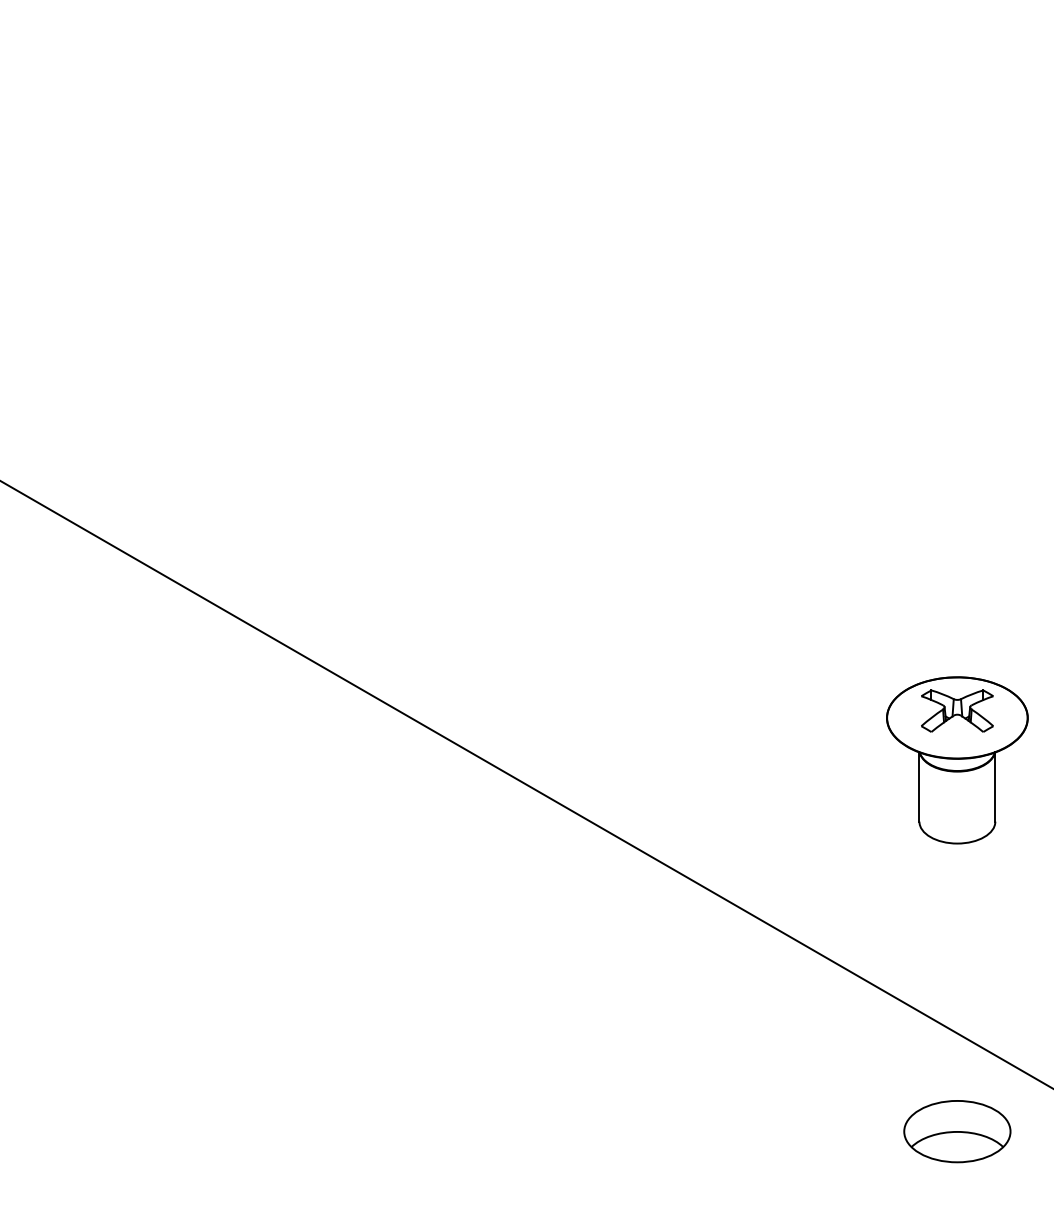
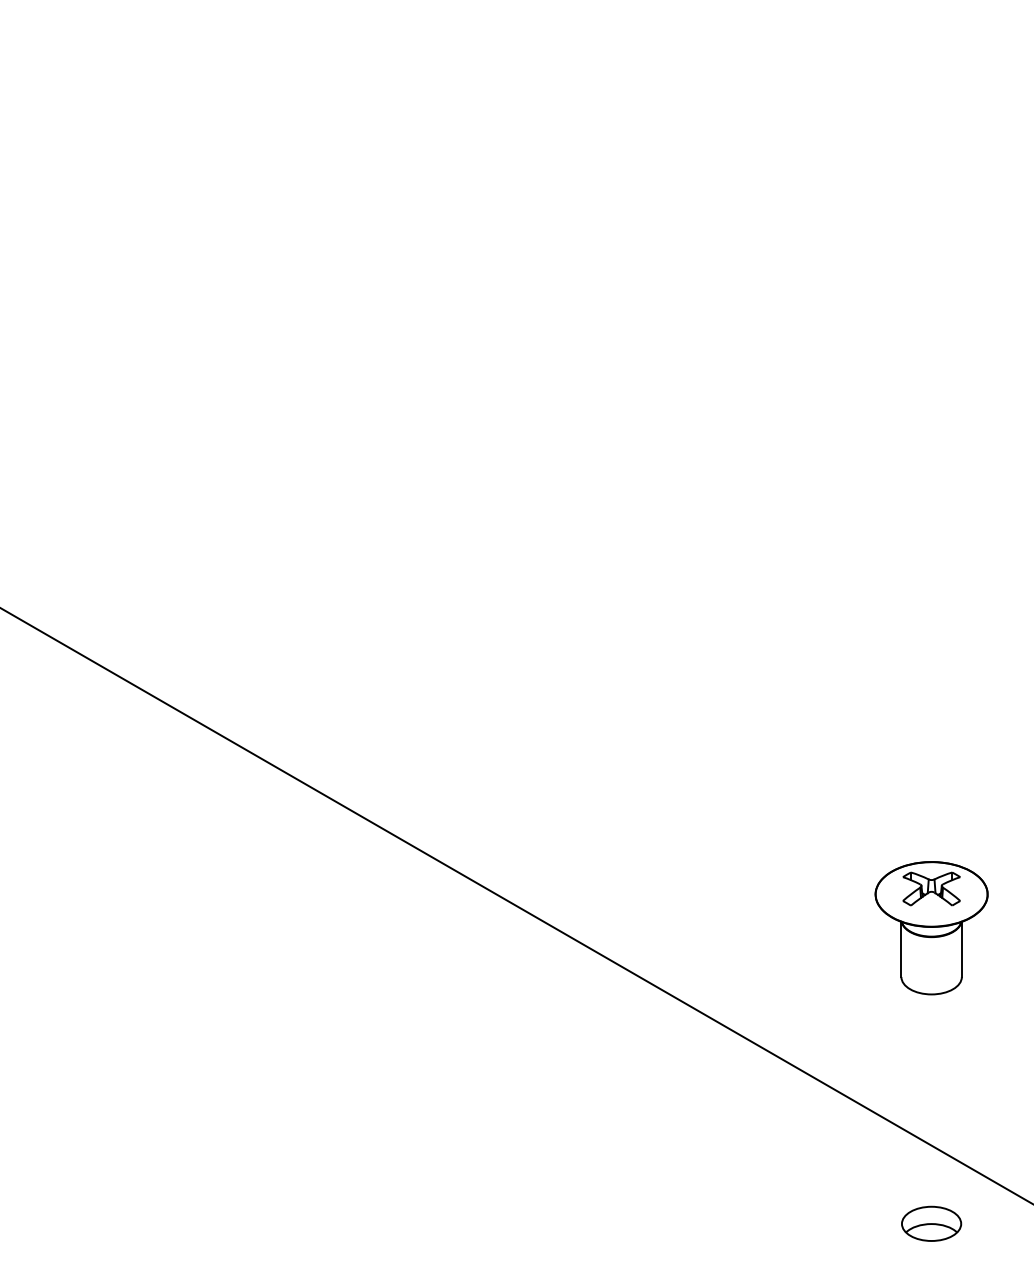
part: (957, 1131) -> (931, 1223), size x0.7

